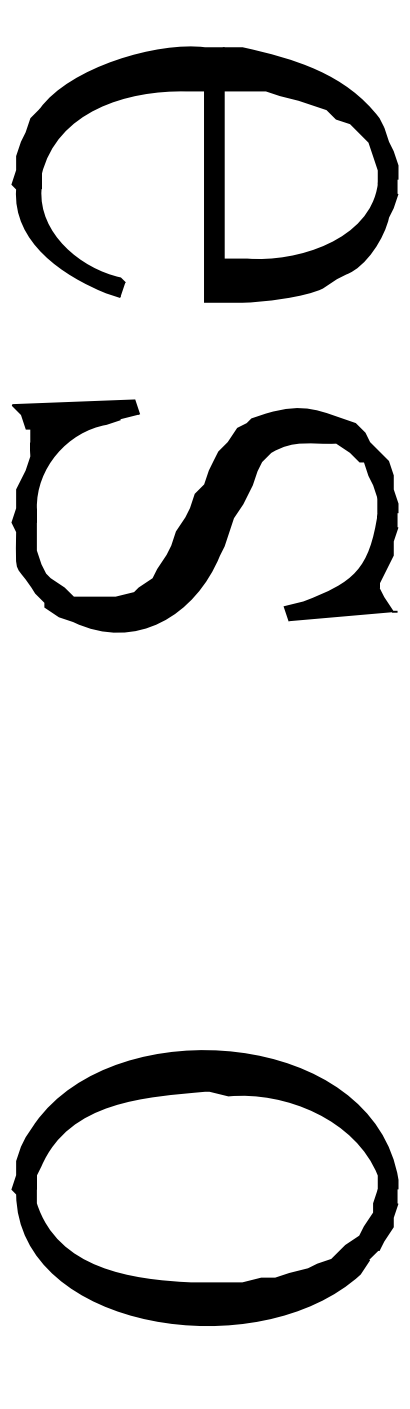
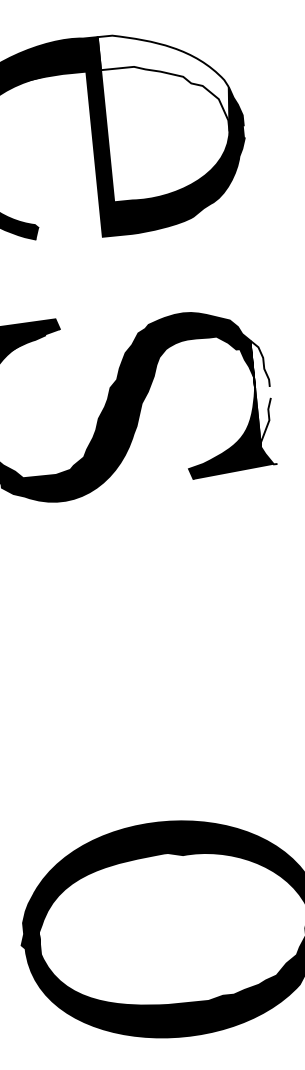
fill: (303, 116) -> (165, 84), removed
fill: (387, 520) -> (262, 393), removed

